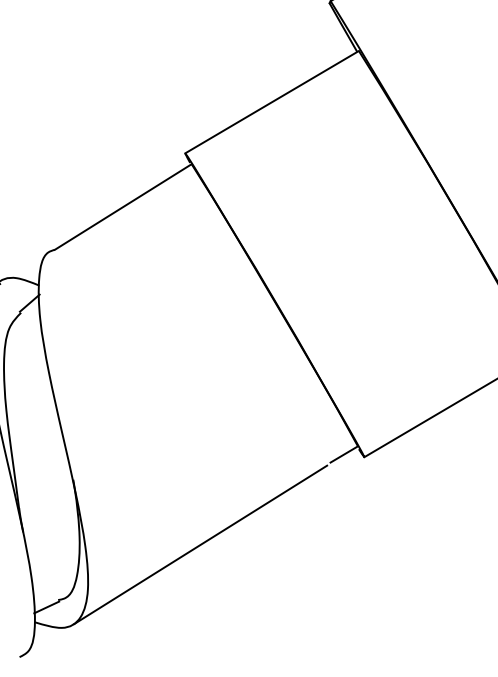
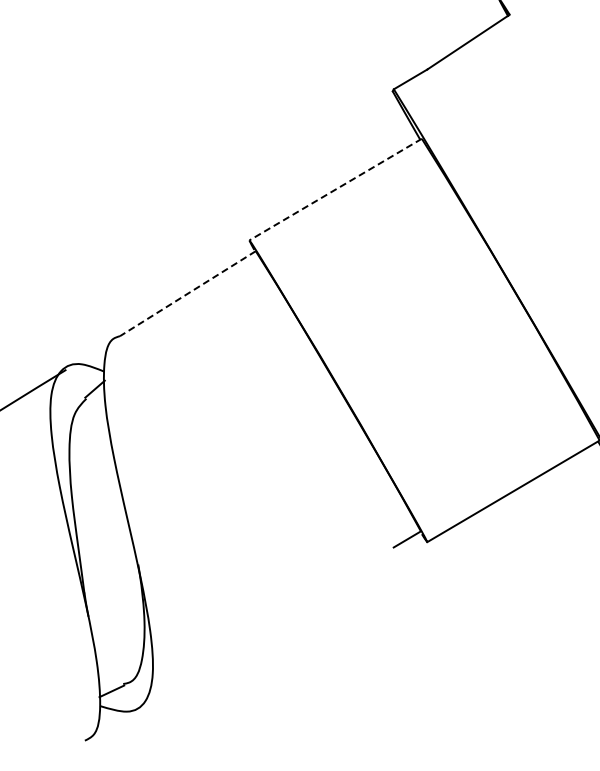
line: (271, 102) -> (335, 189), solid -> dashed
line: (122, 206) -> (187, 293), solid -> dashed
line: (200, 544) -> (264, 628), removed

